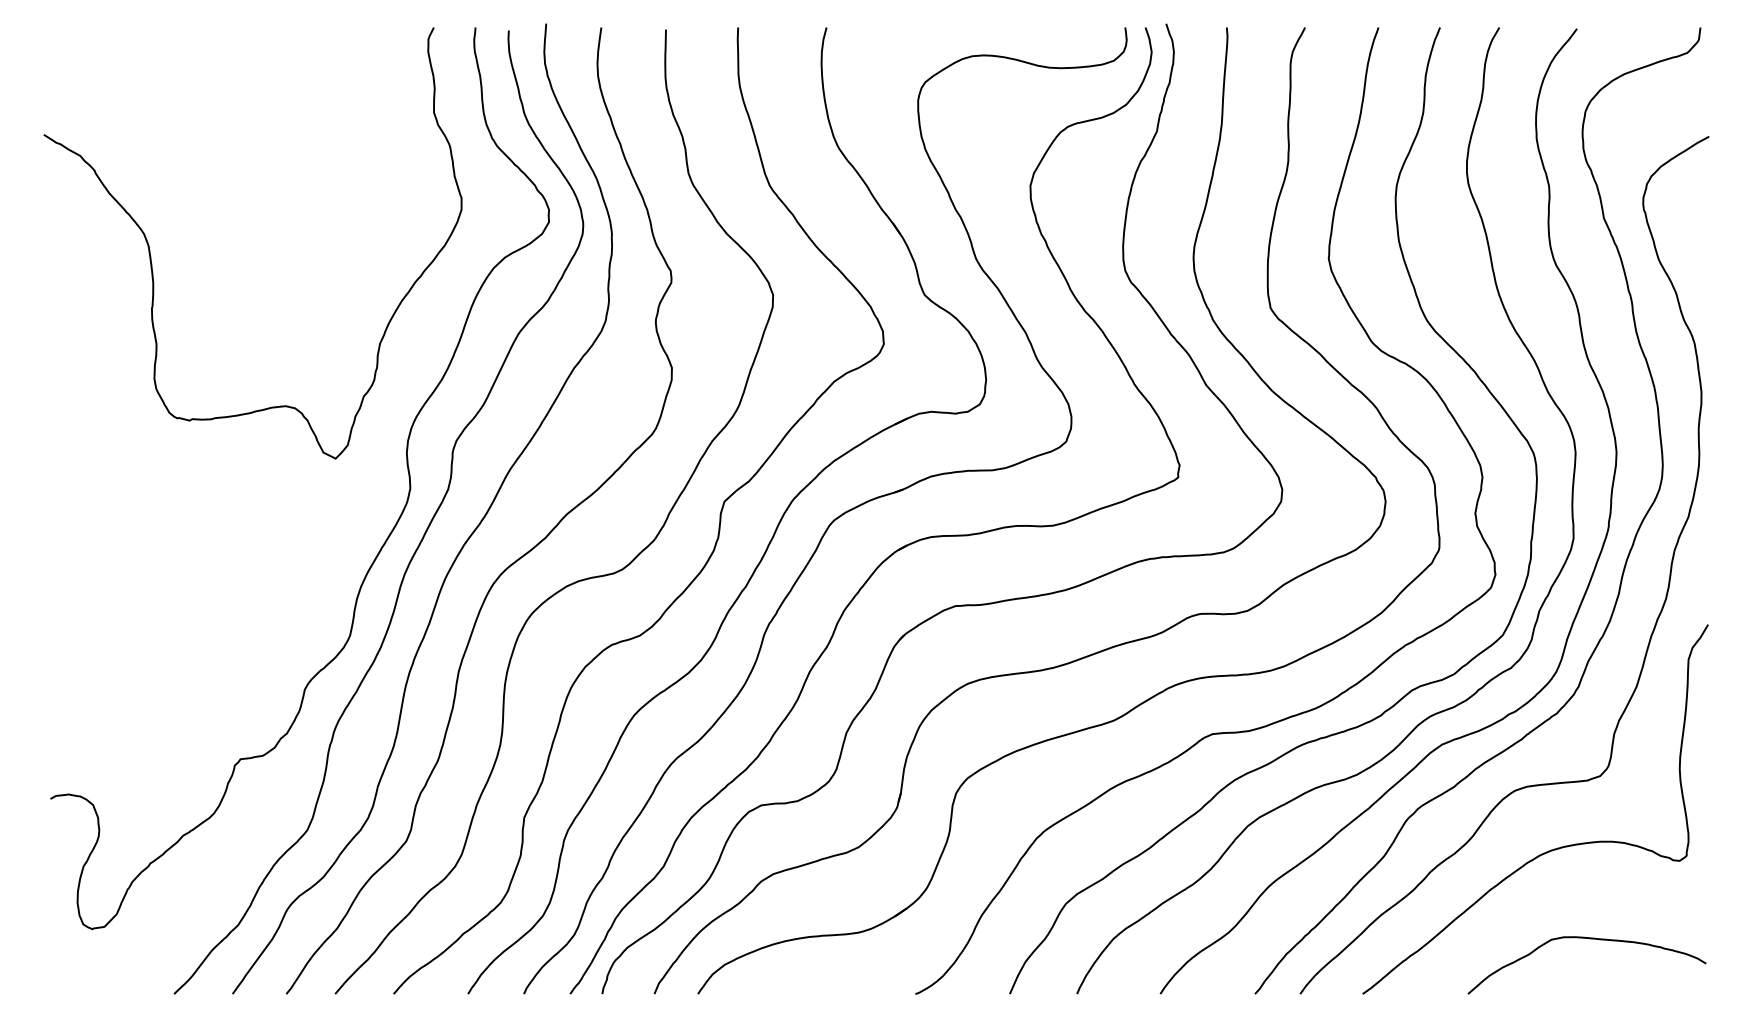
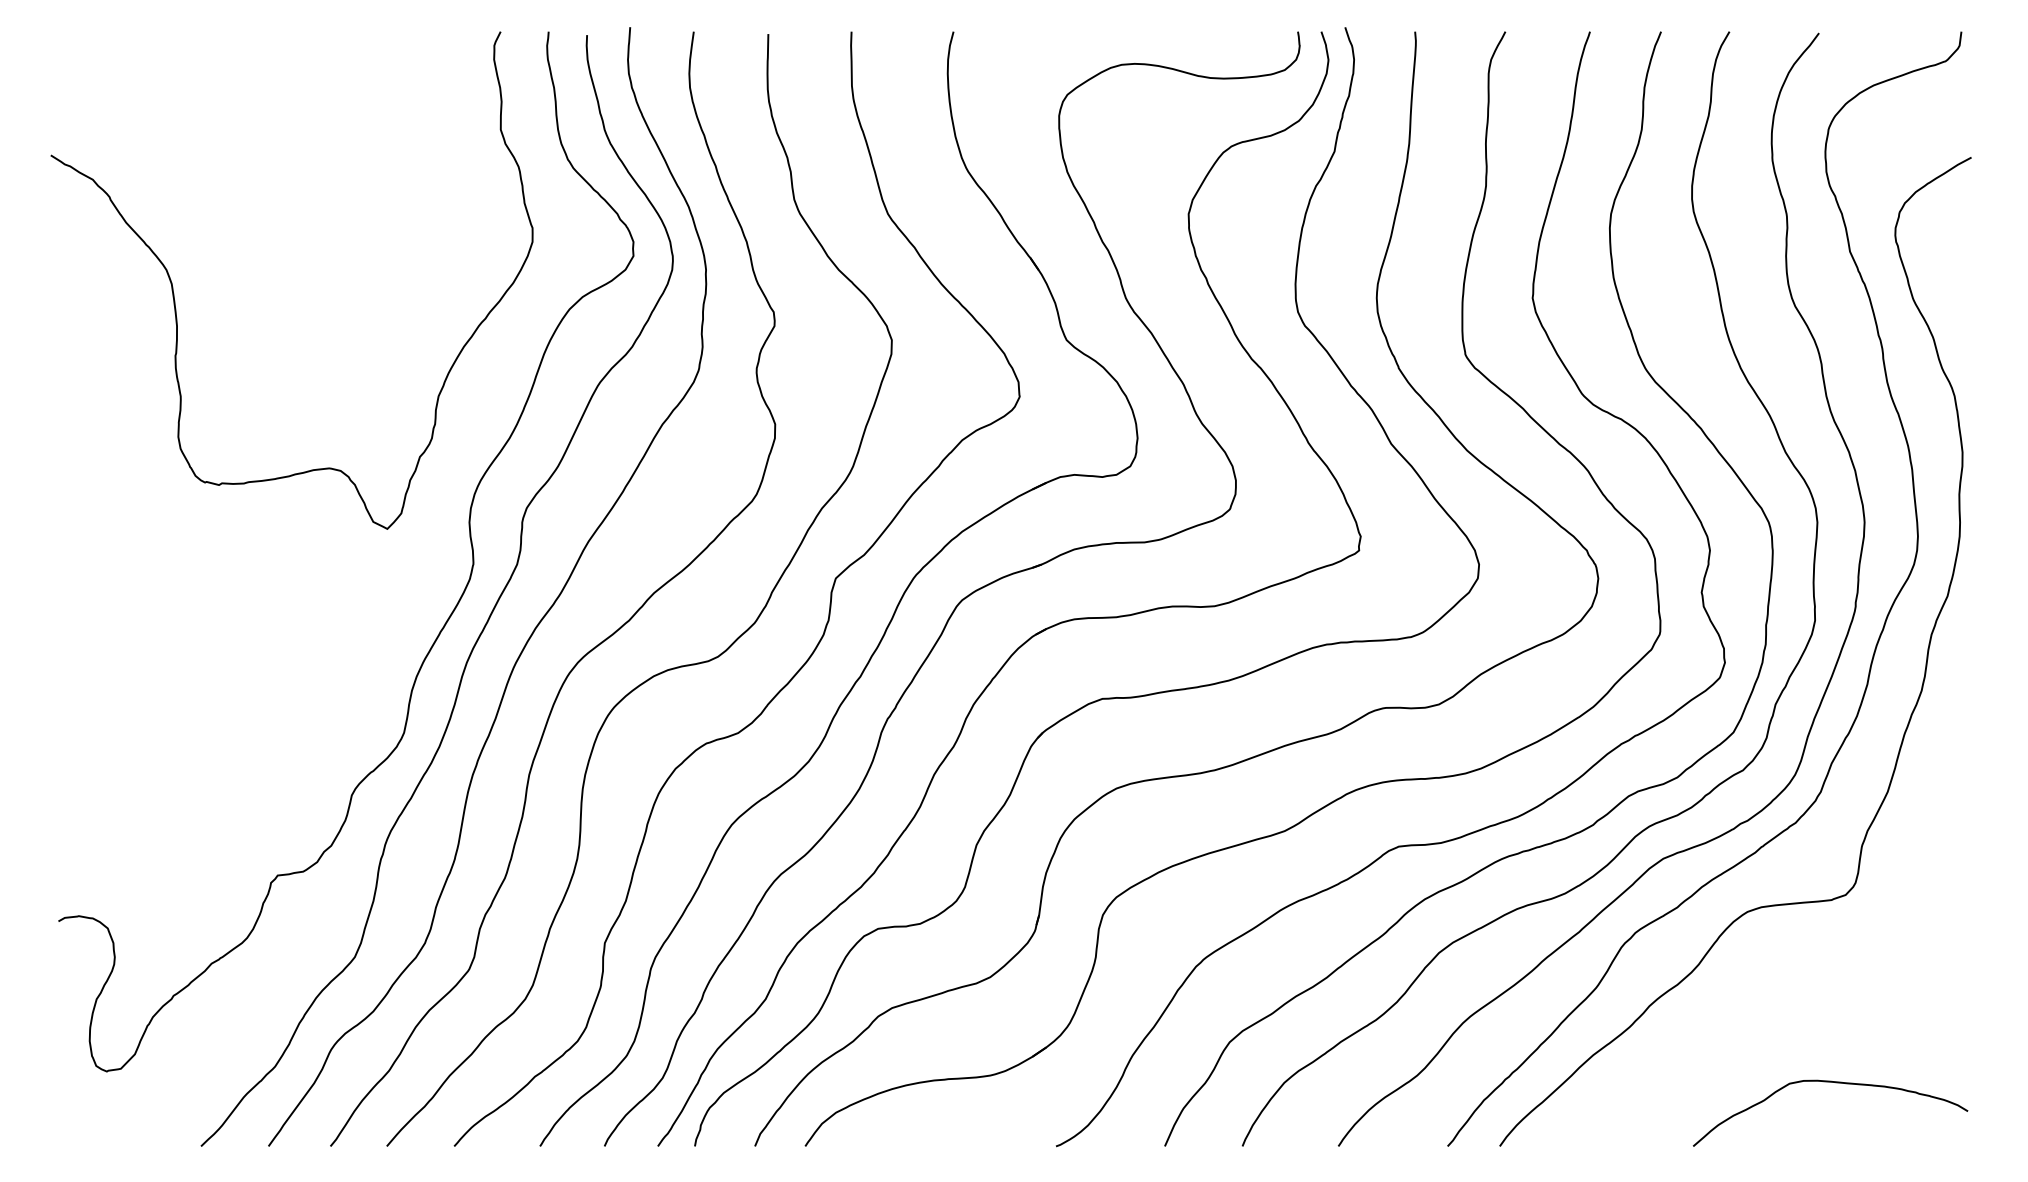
curve: (1551, 849) -> (1789, 979), removed

